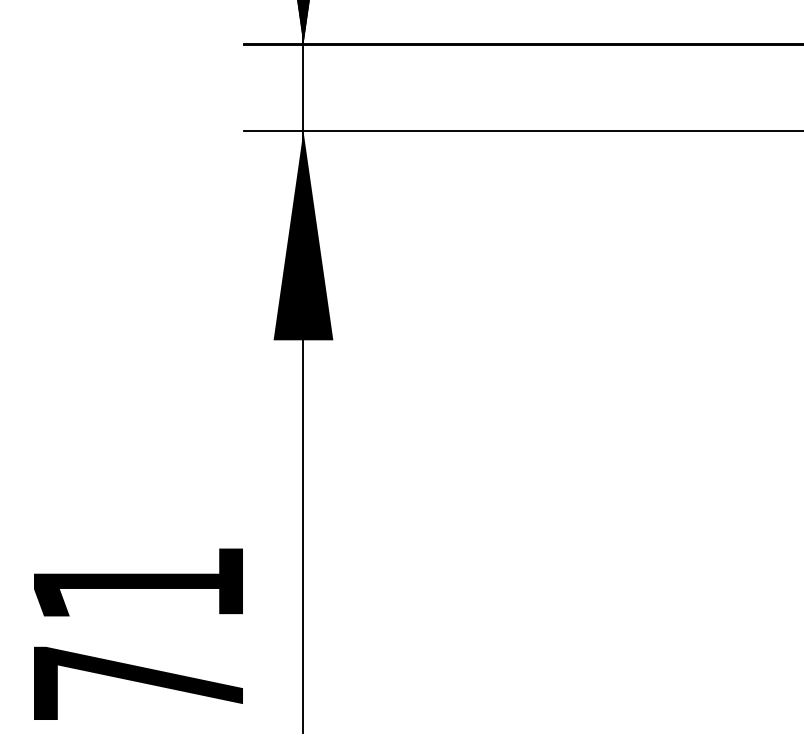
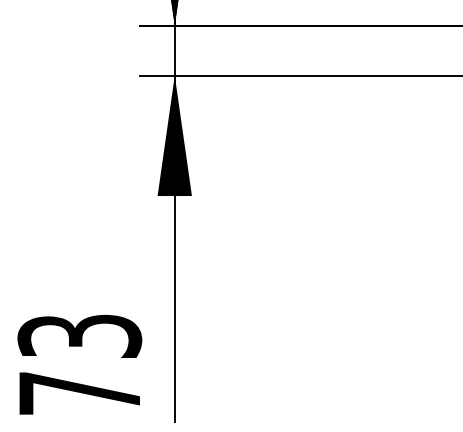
text: (137, 582) -> (79, 335), 71 -> 73

